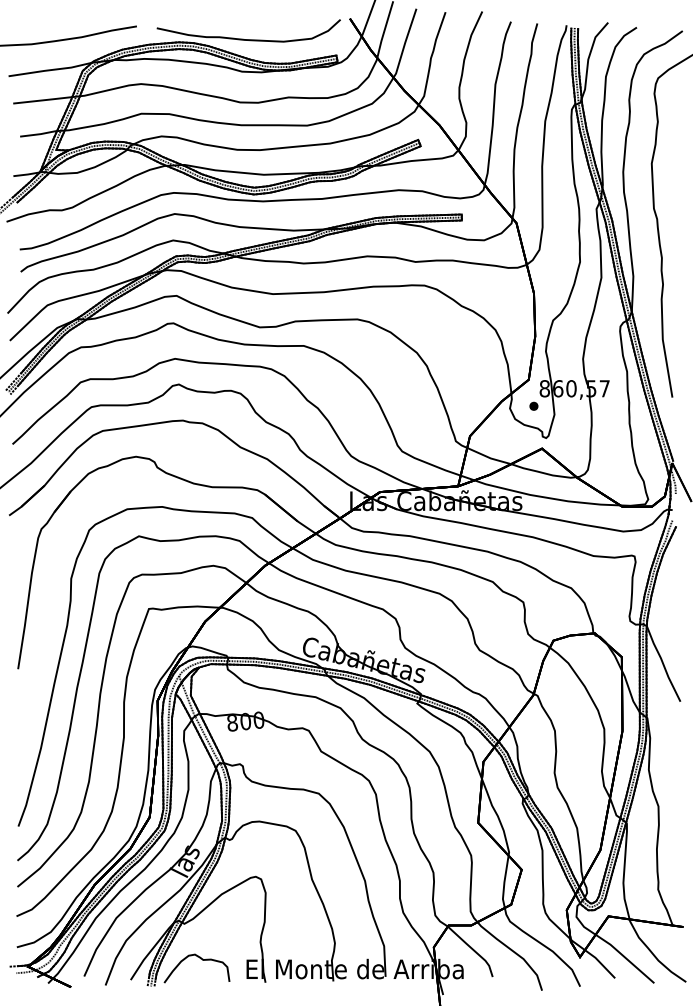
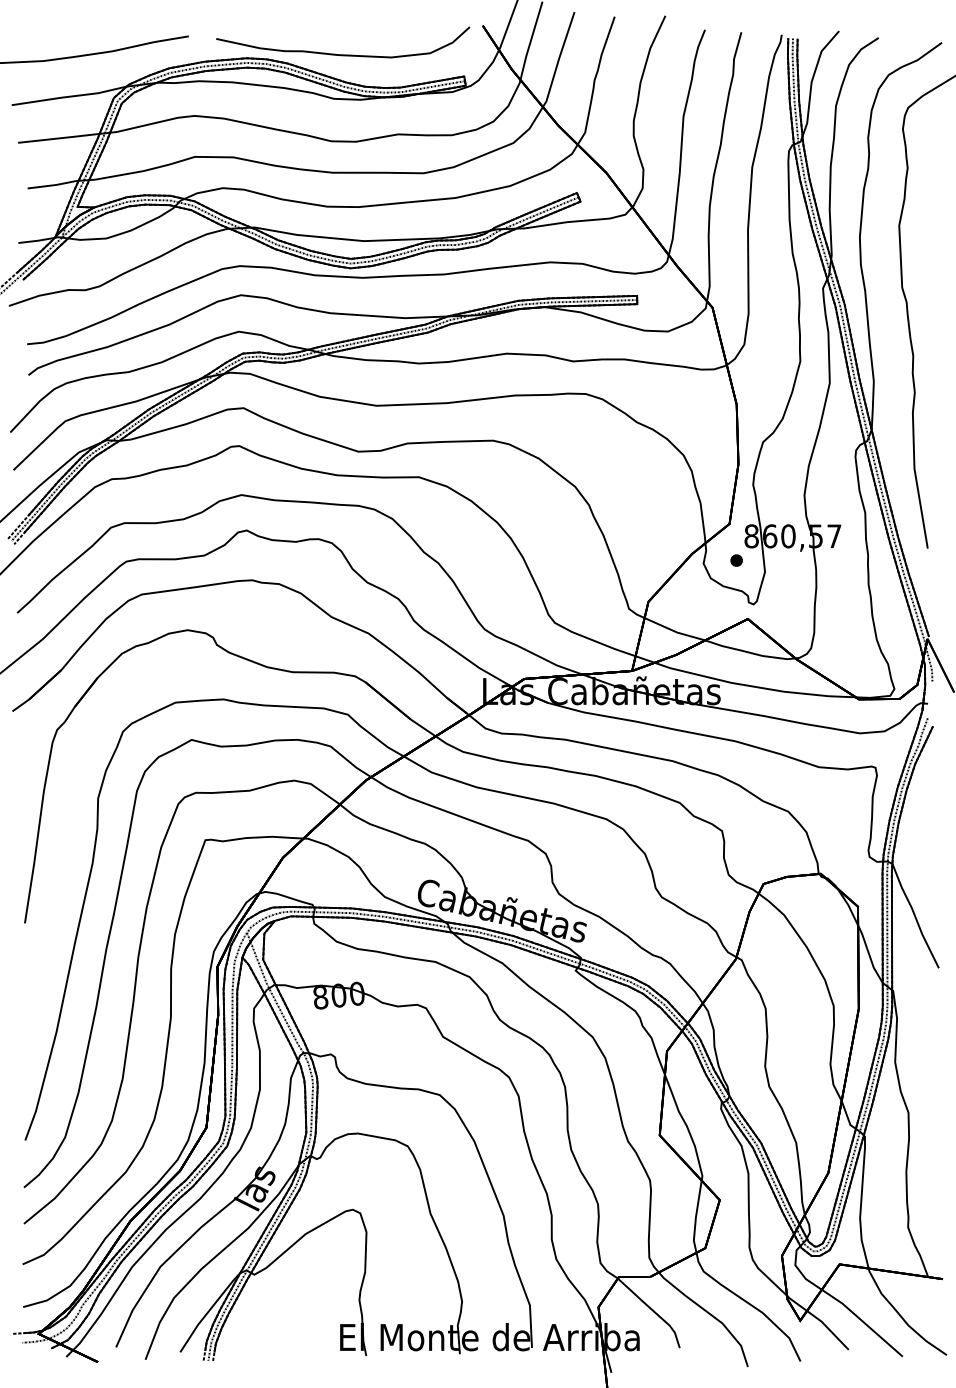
part: (202, 960) -> (279, 1325), removed

